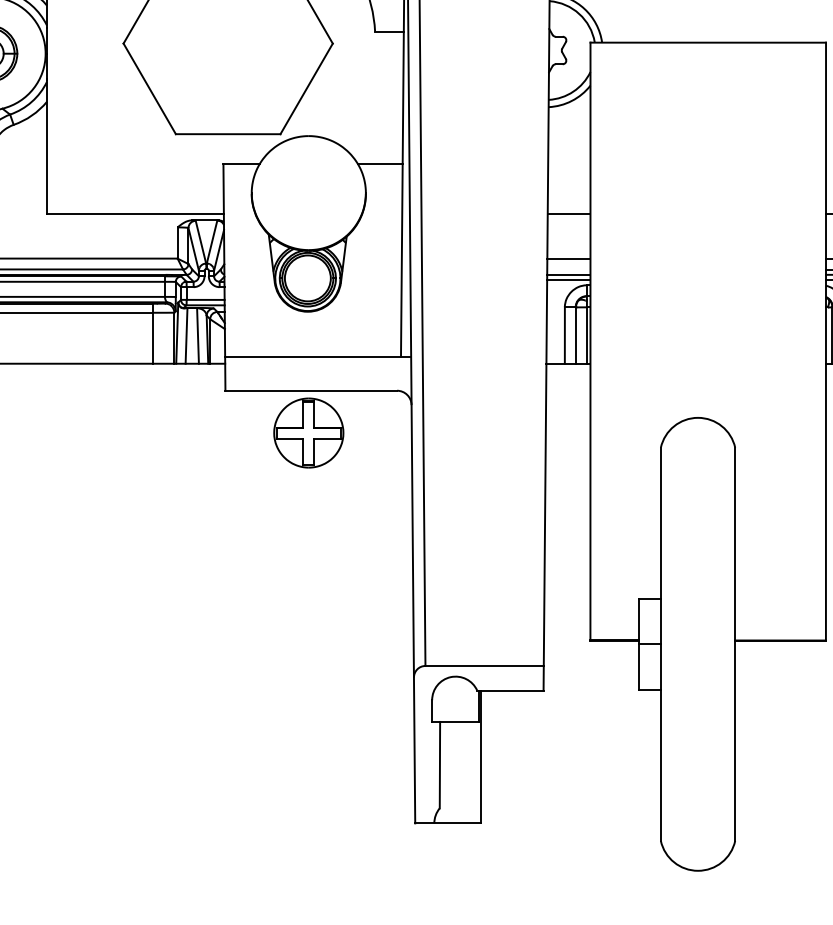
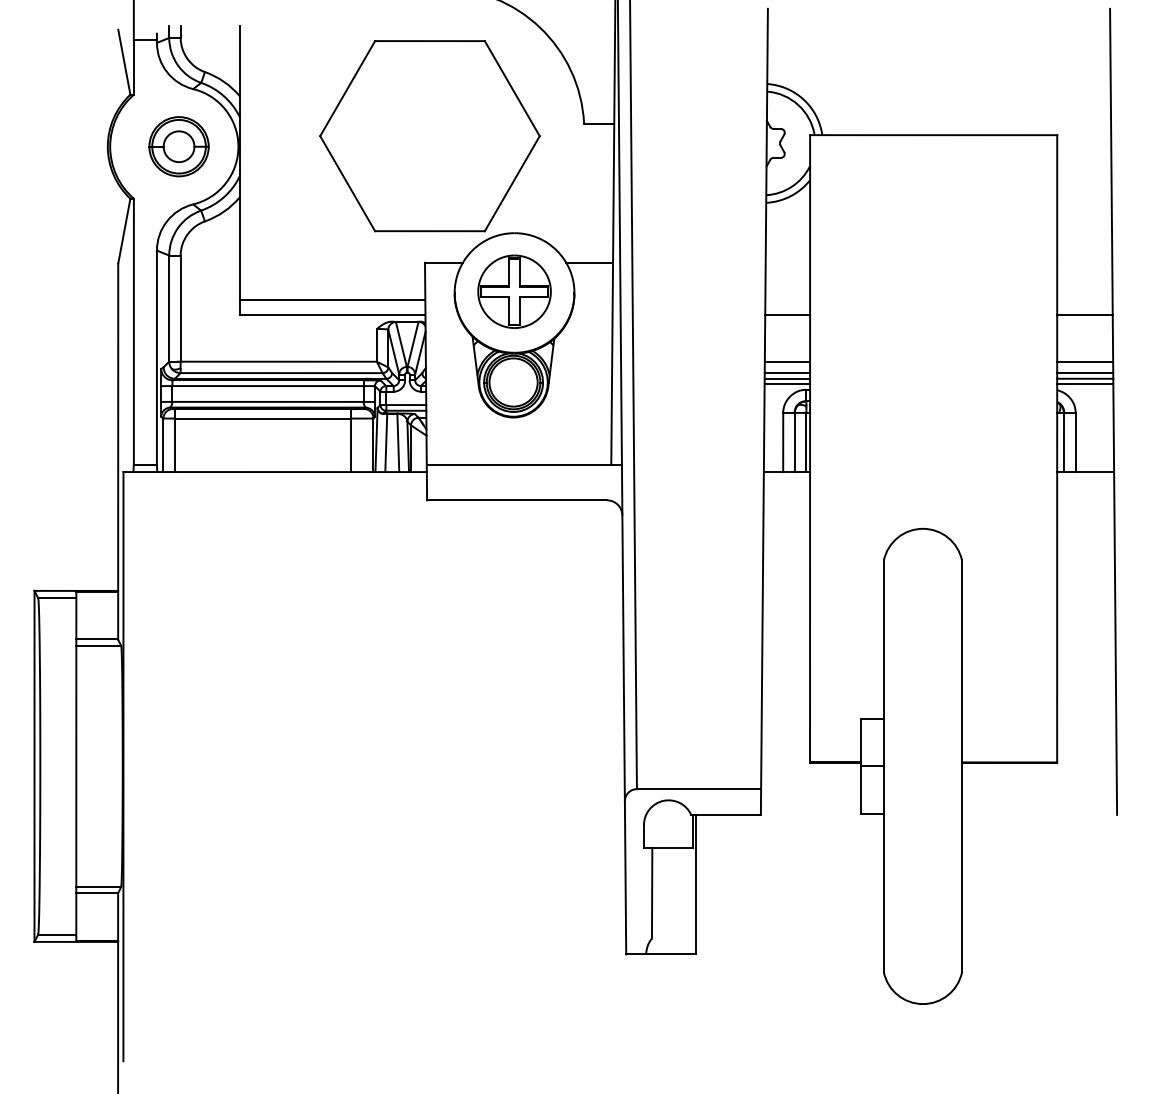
line: (135, 199) -> (332, 299), added
line: (568, 269) -> (787, 373), added
part: (308, 432) -> (514, 291), moved

